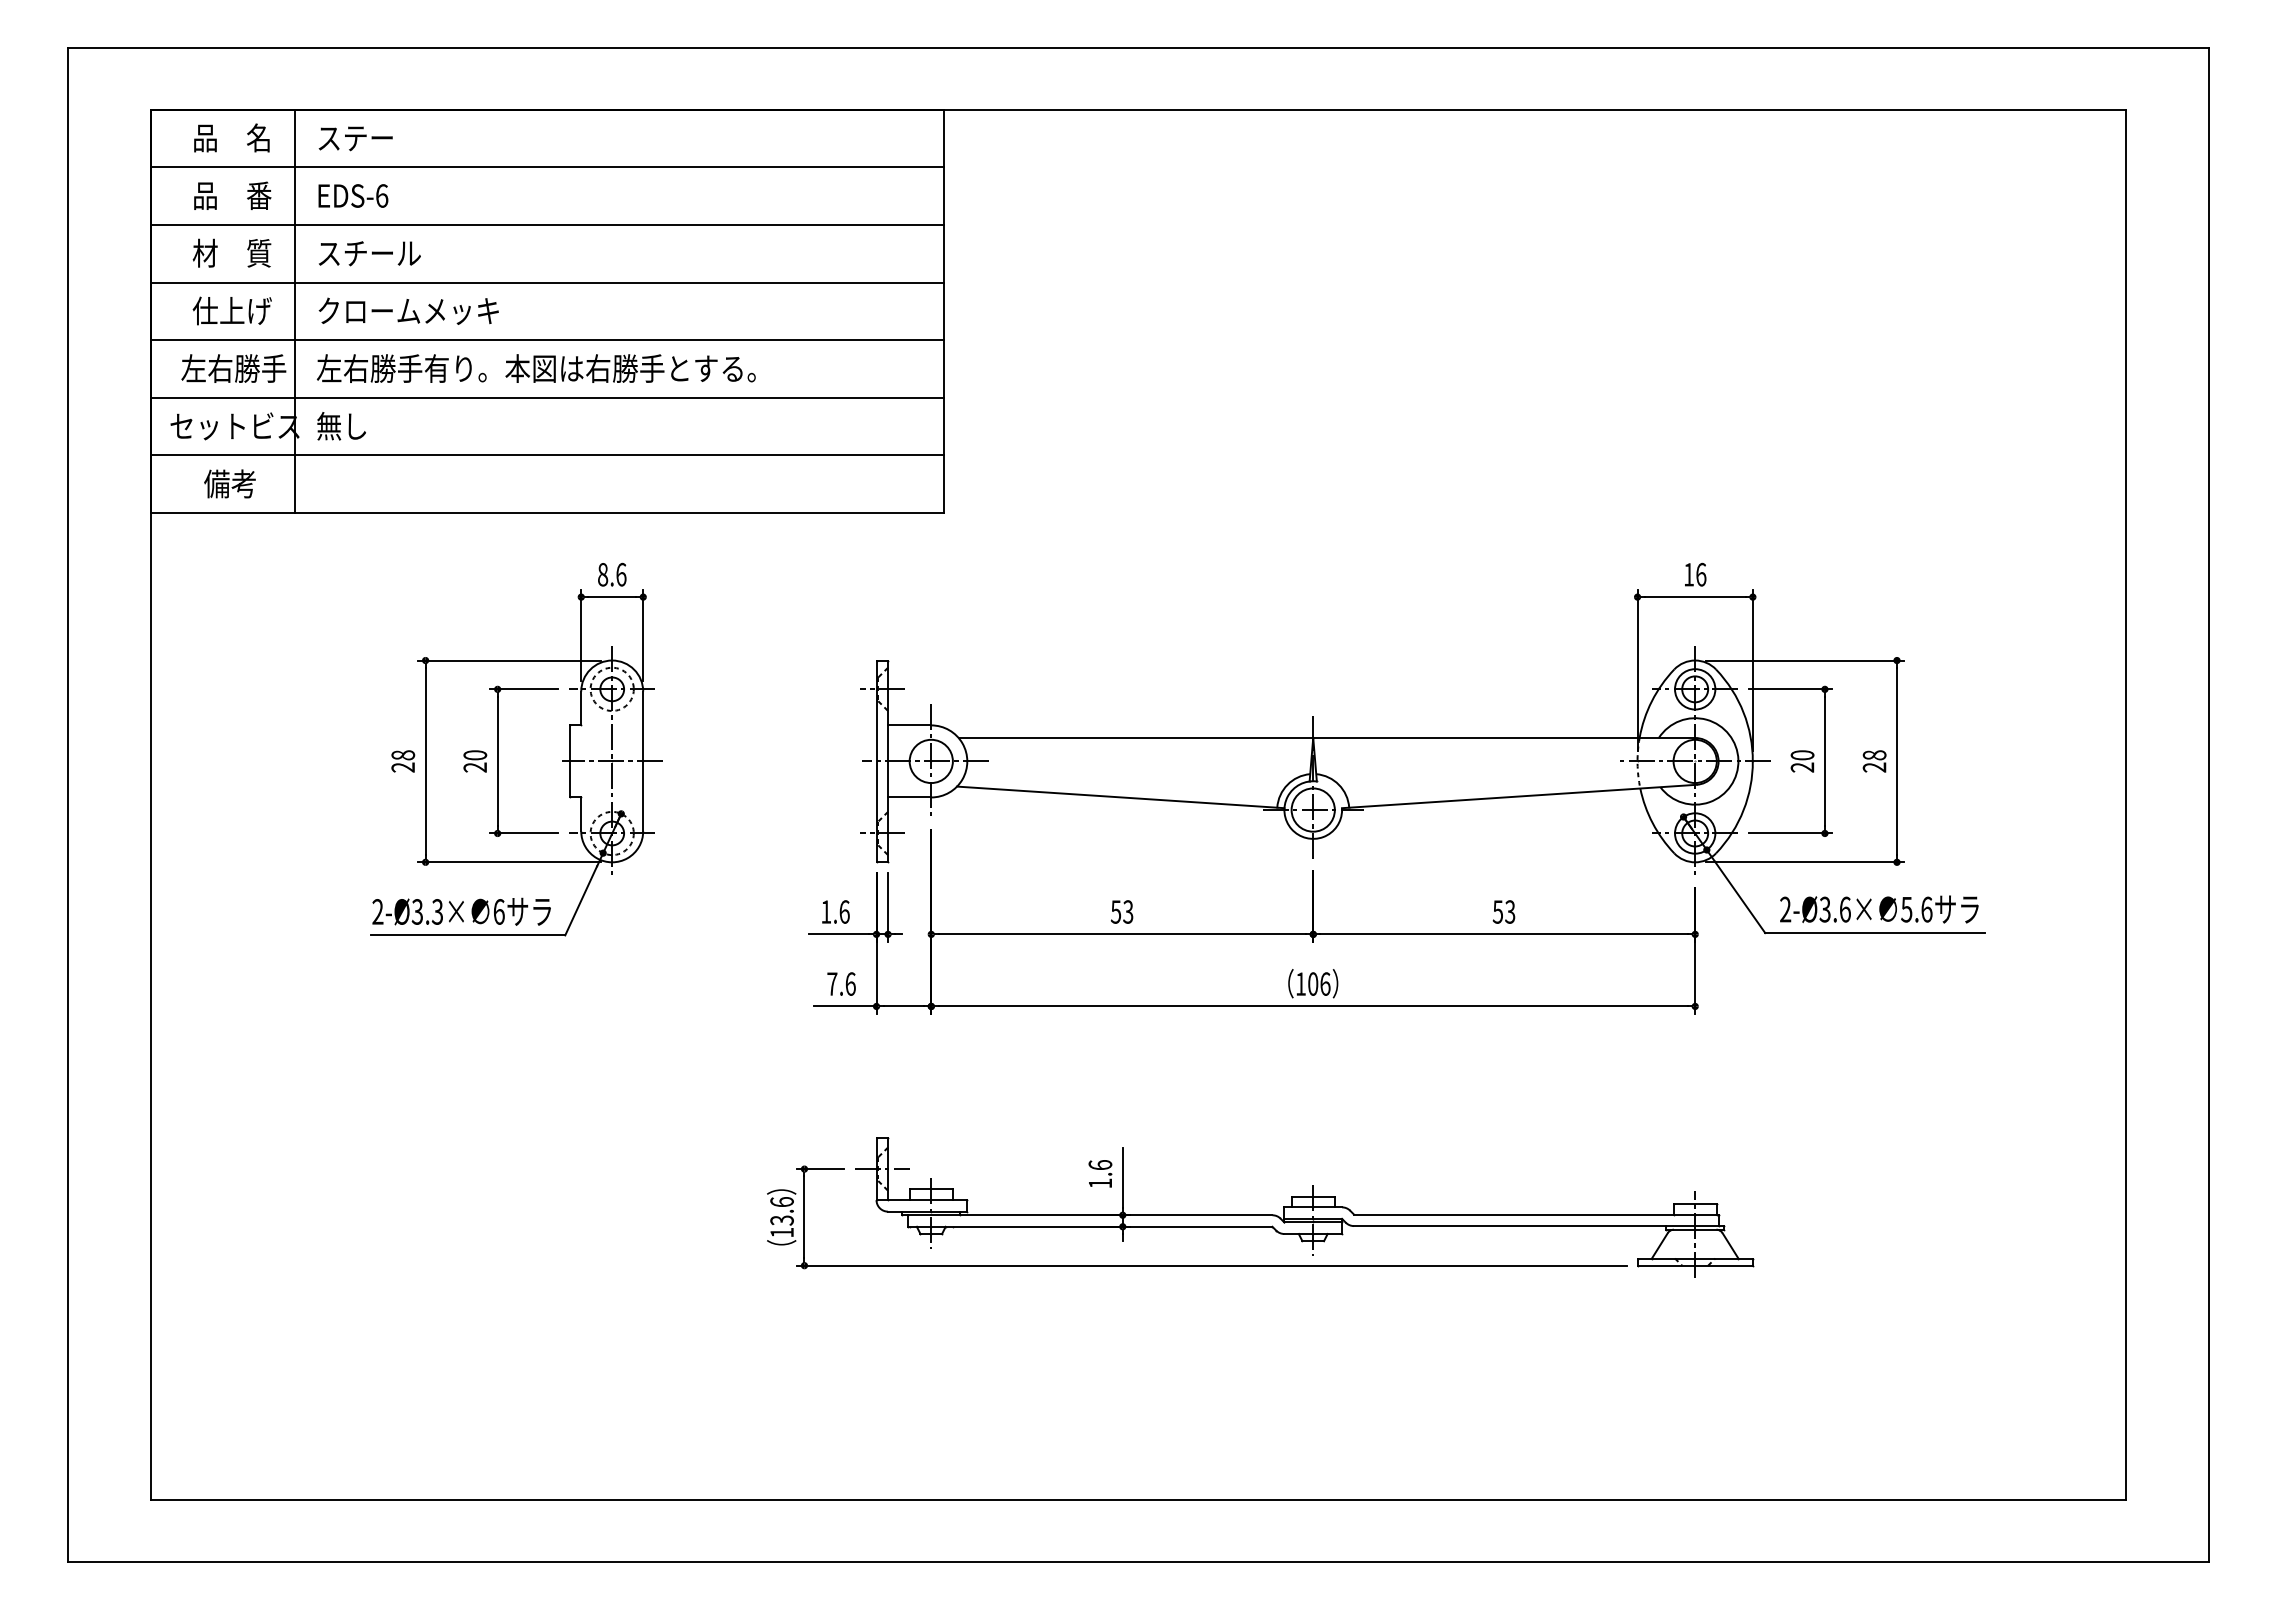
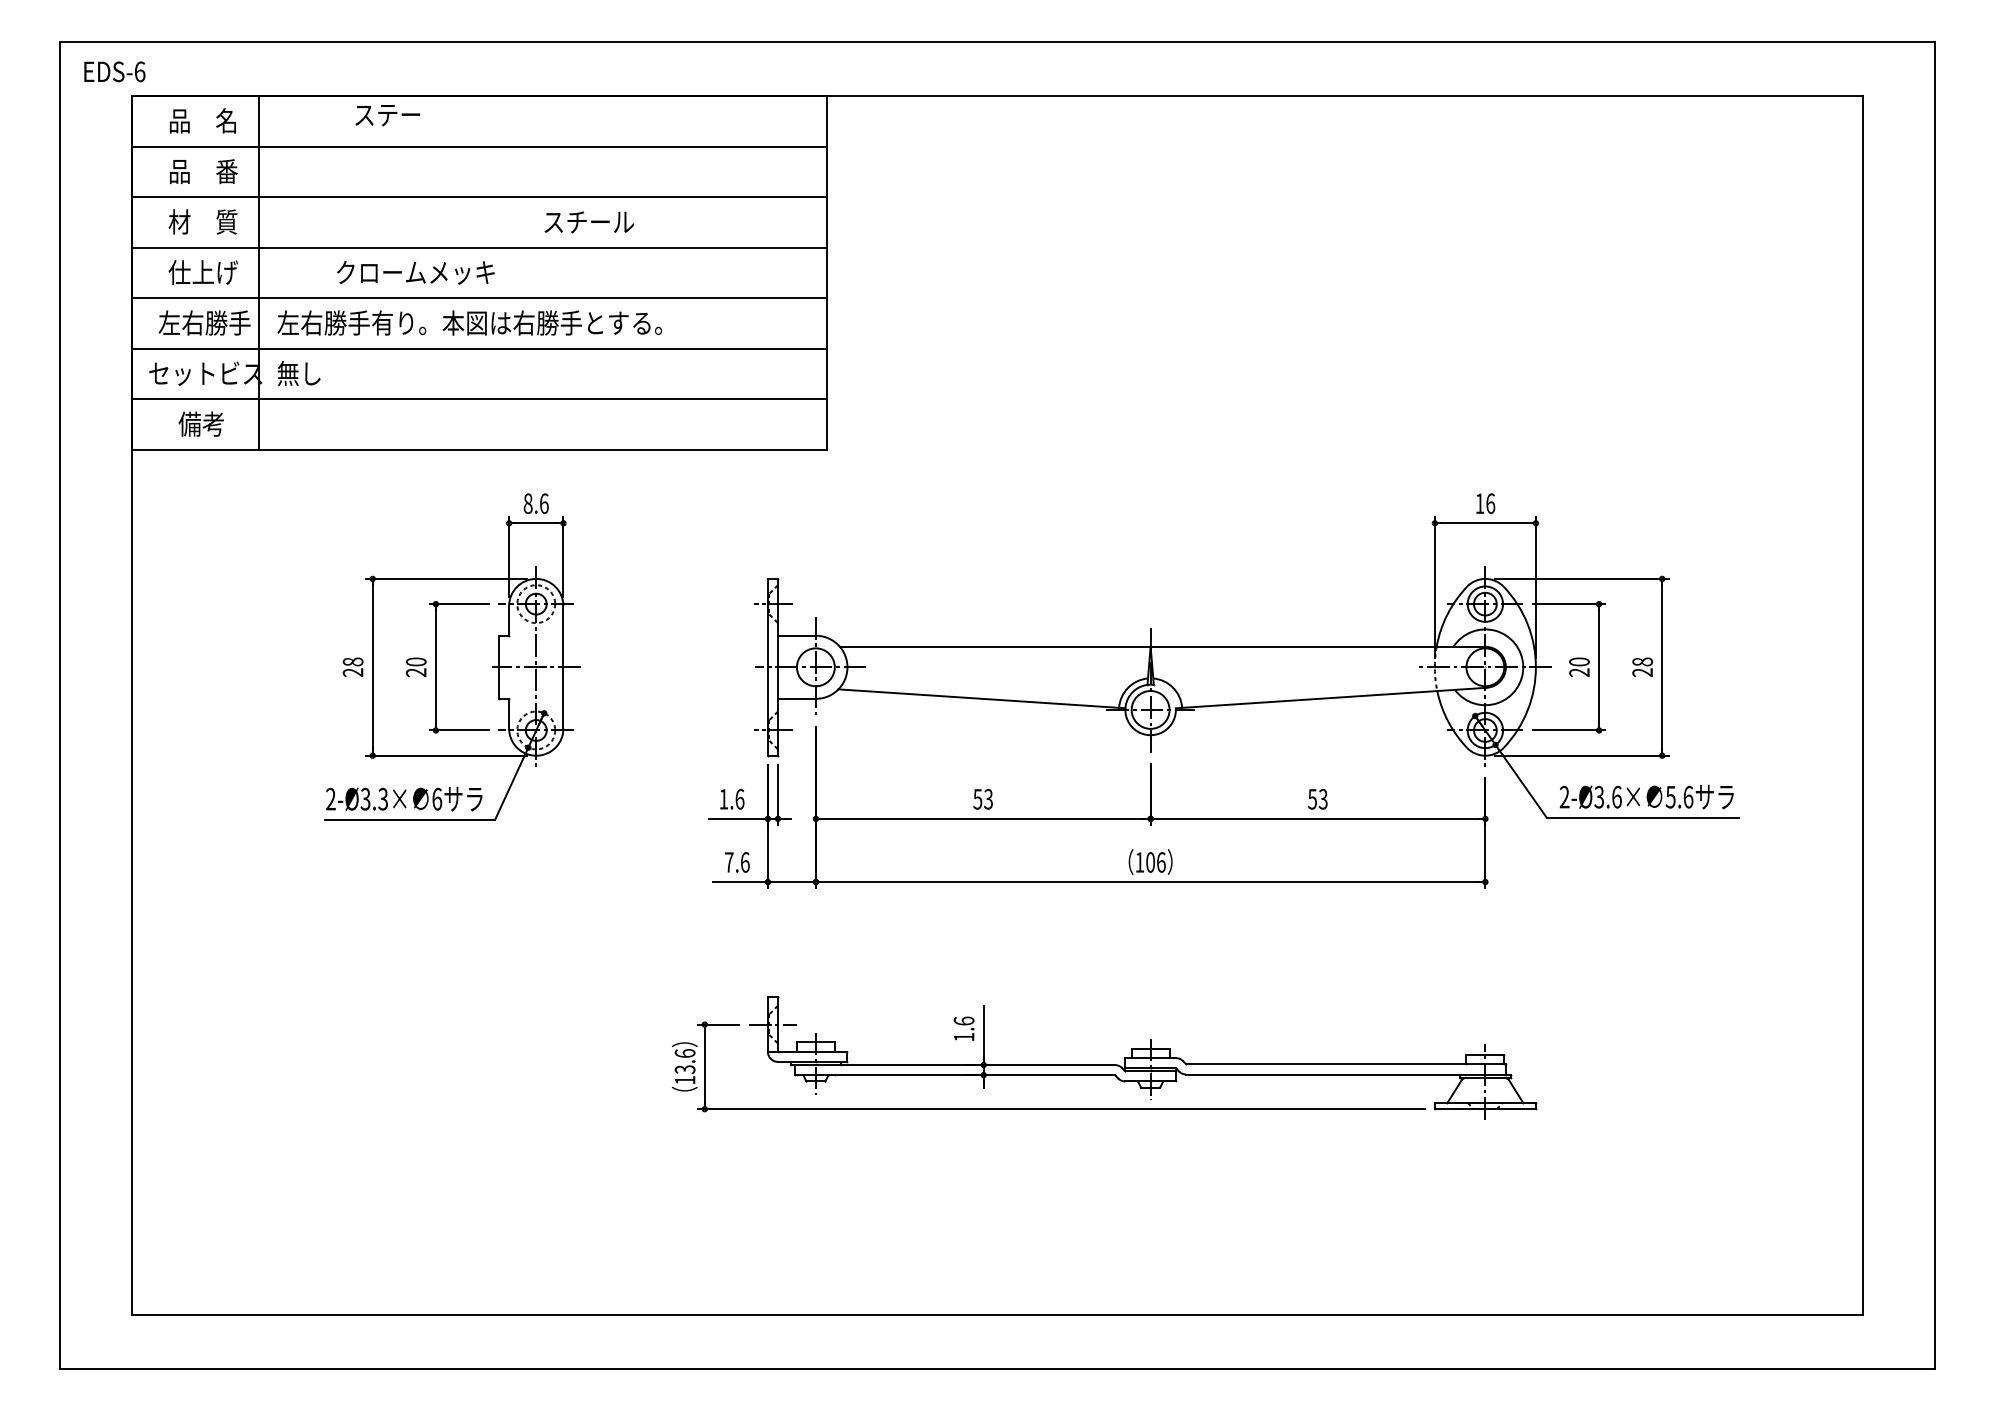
text: (355, 138) -> (387, 115), moved
text: (353, 195) -> (114, 71), moved
text: (369, 253) -> (589, 222), moved
text: (408, 310) -> (415, 272), moved

